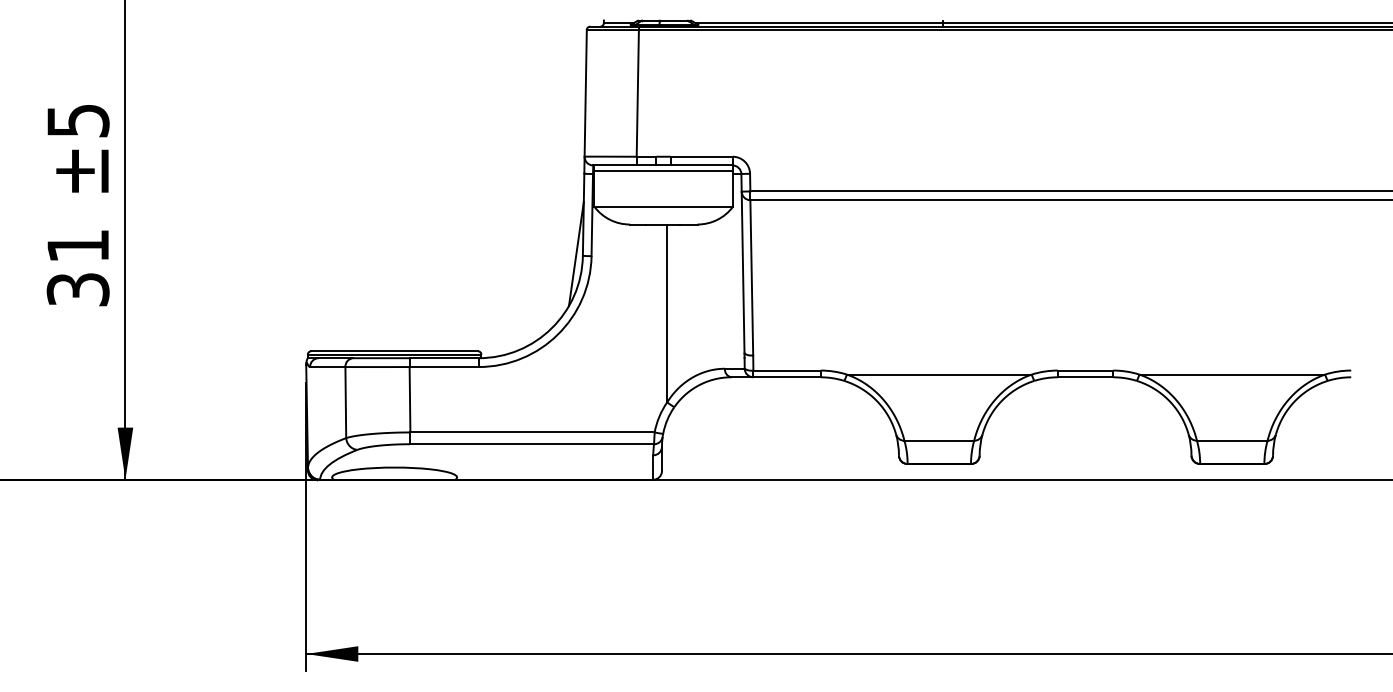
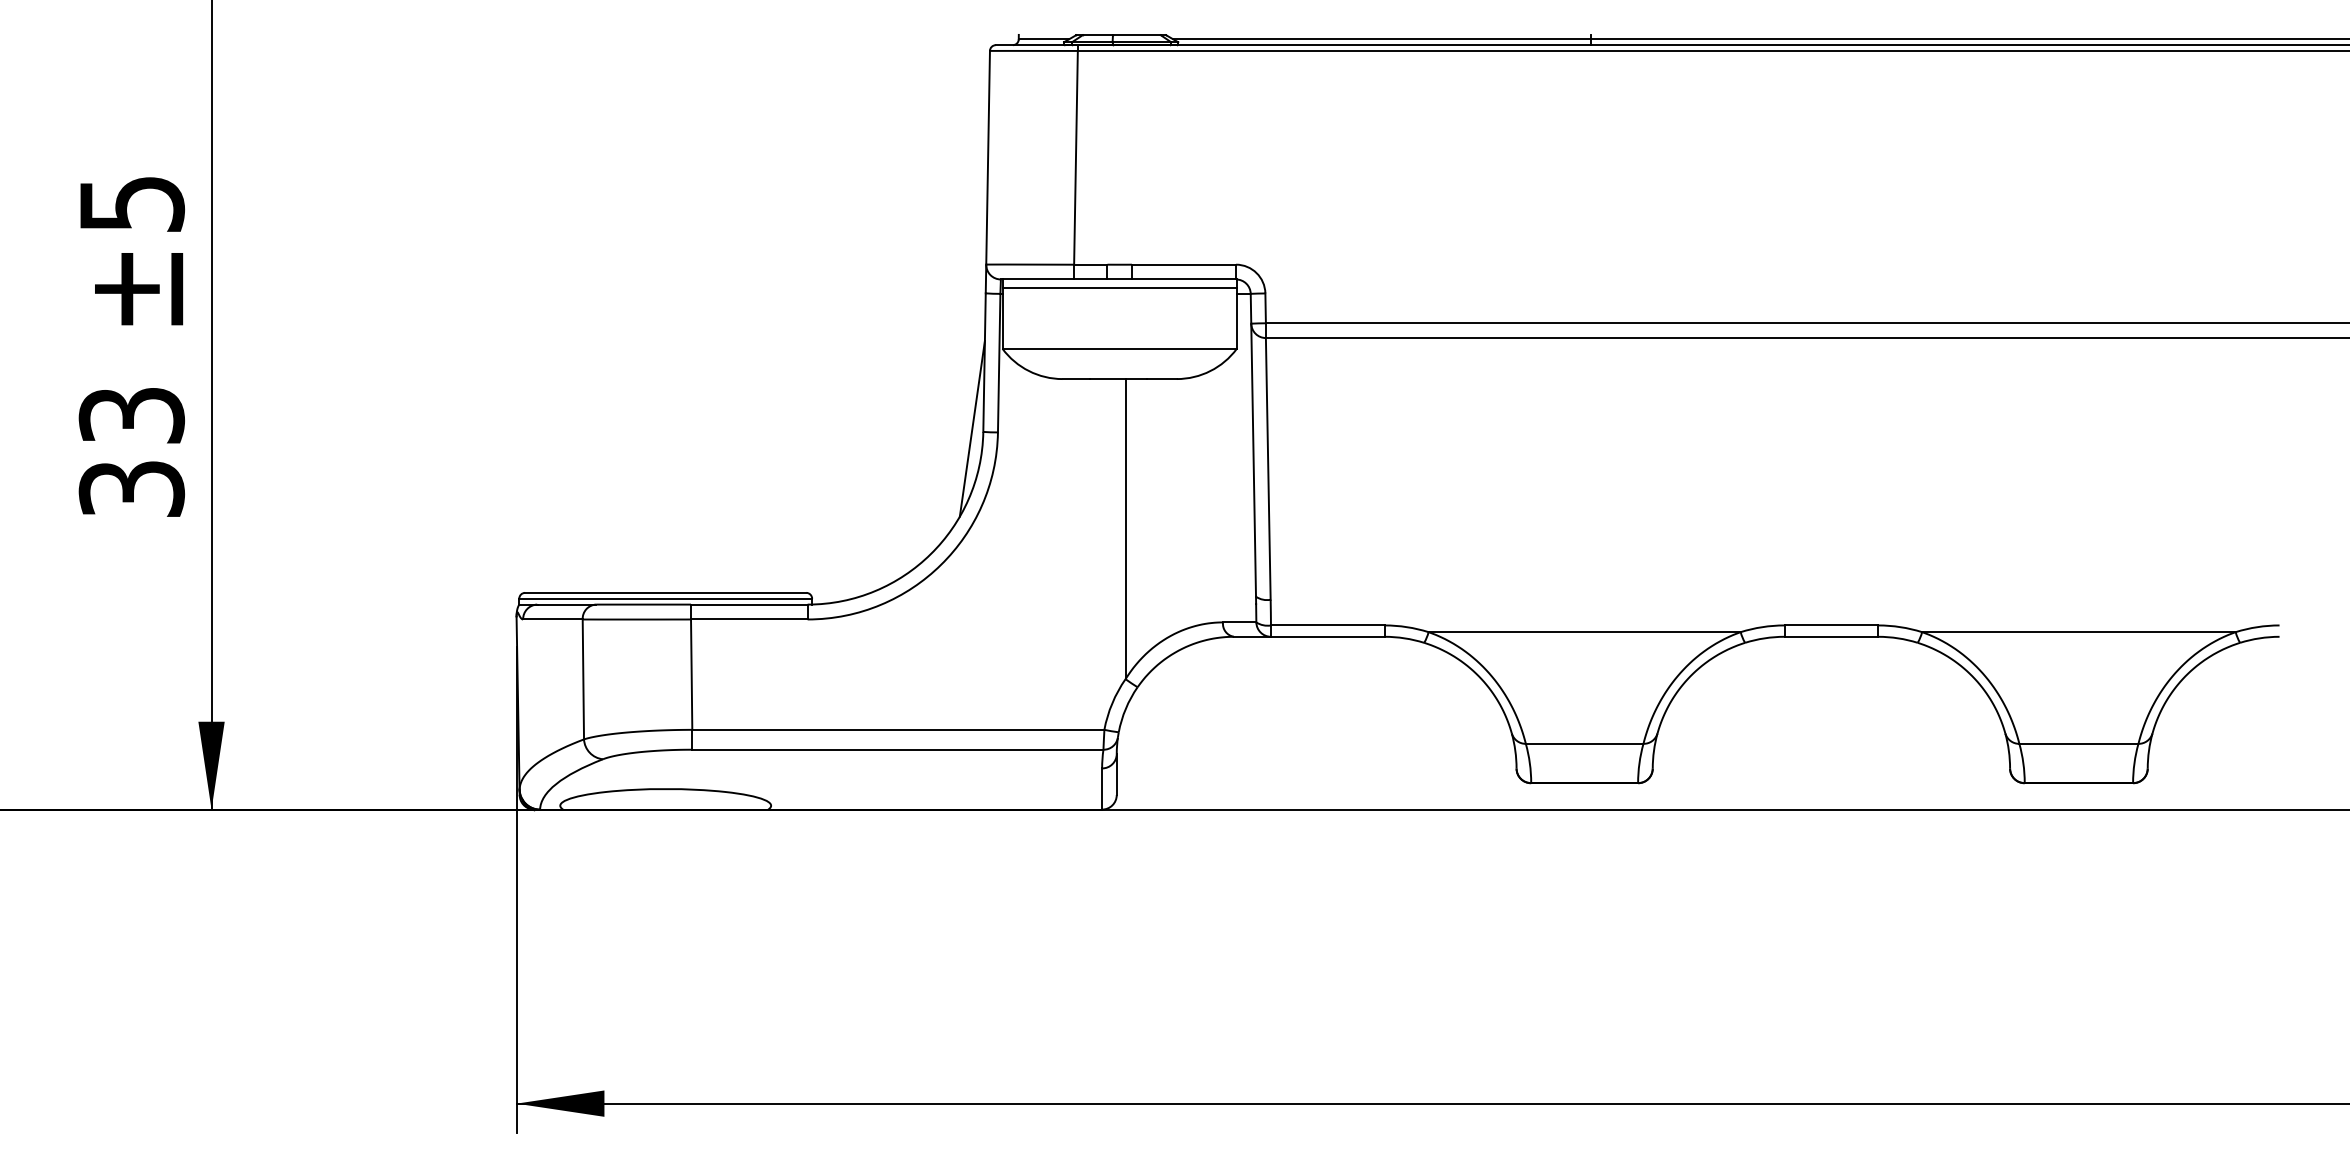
text: (77, 245) -> (130, 414), 31 -> 33

